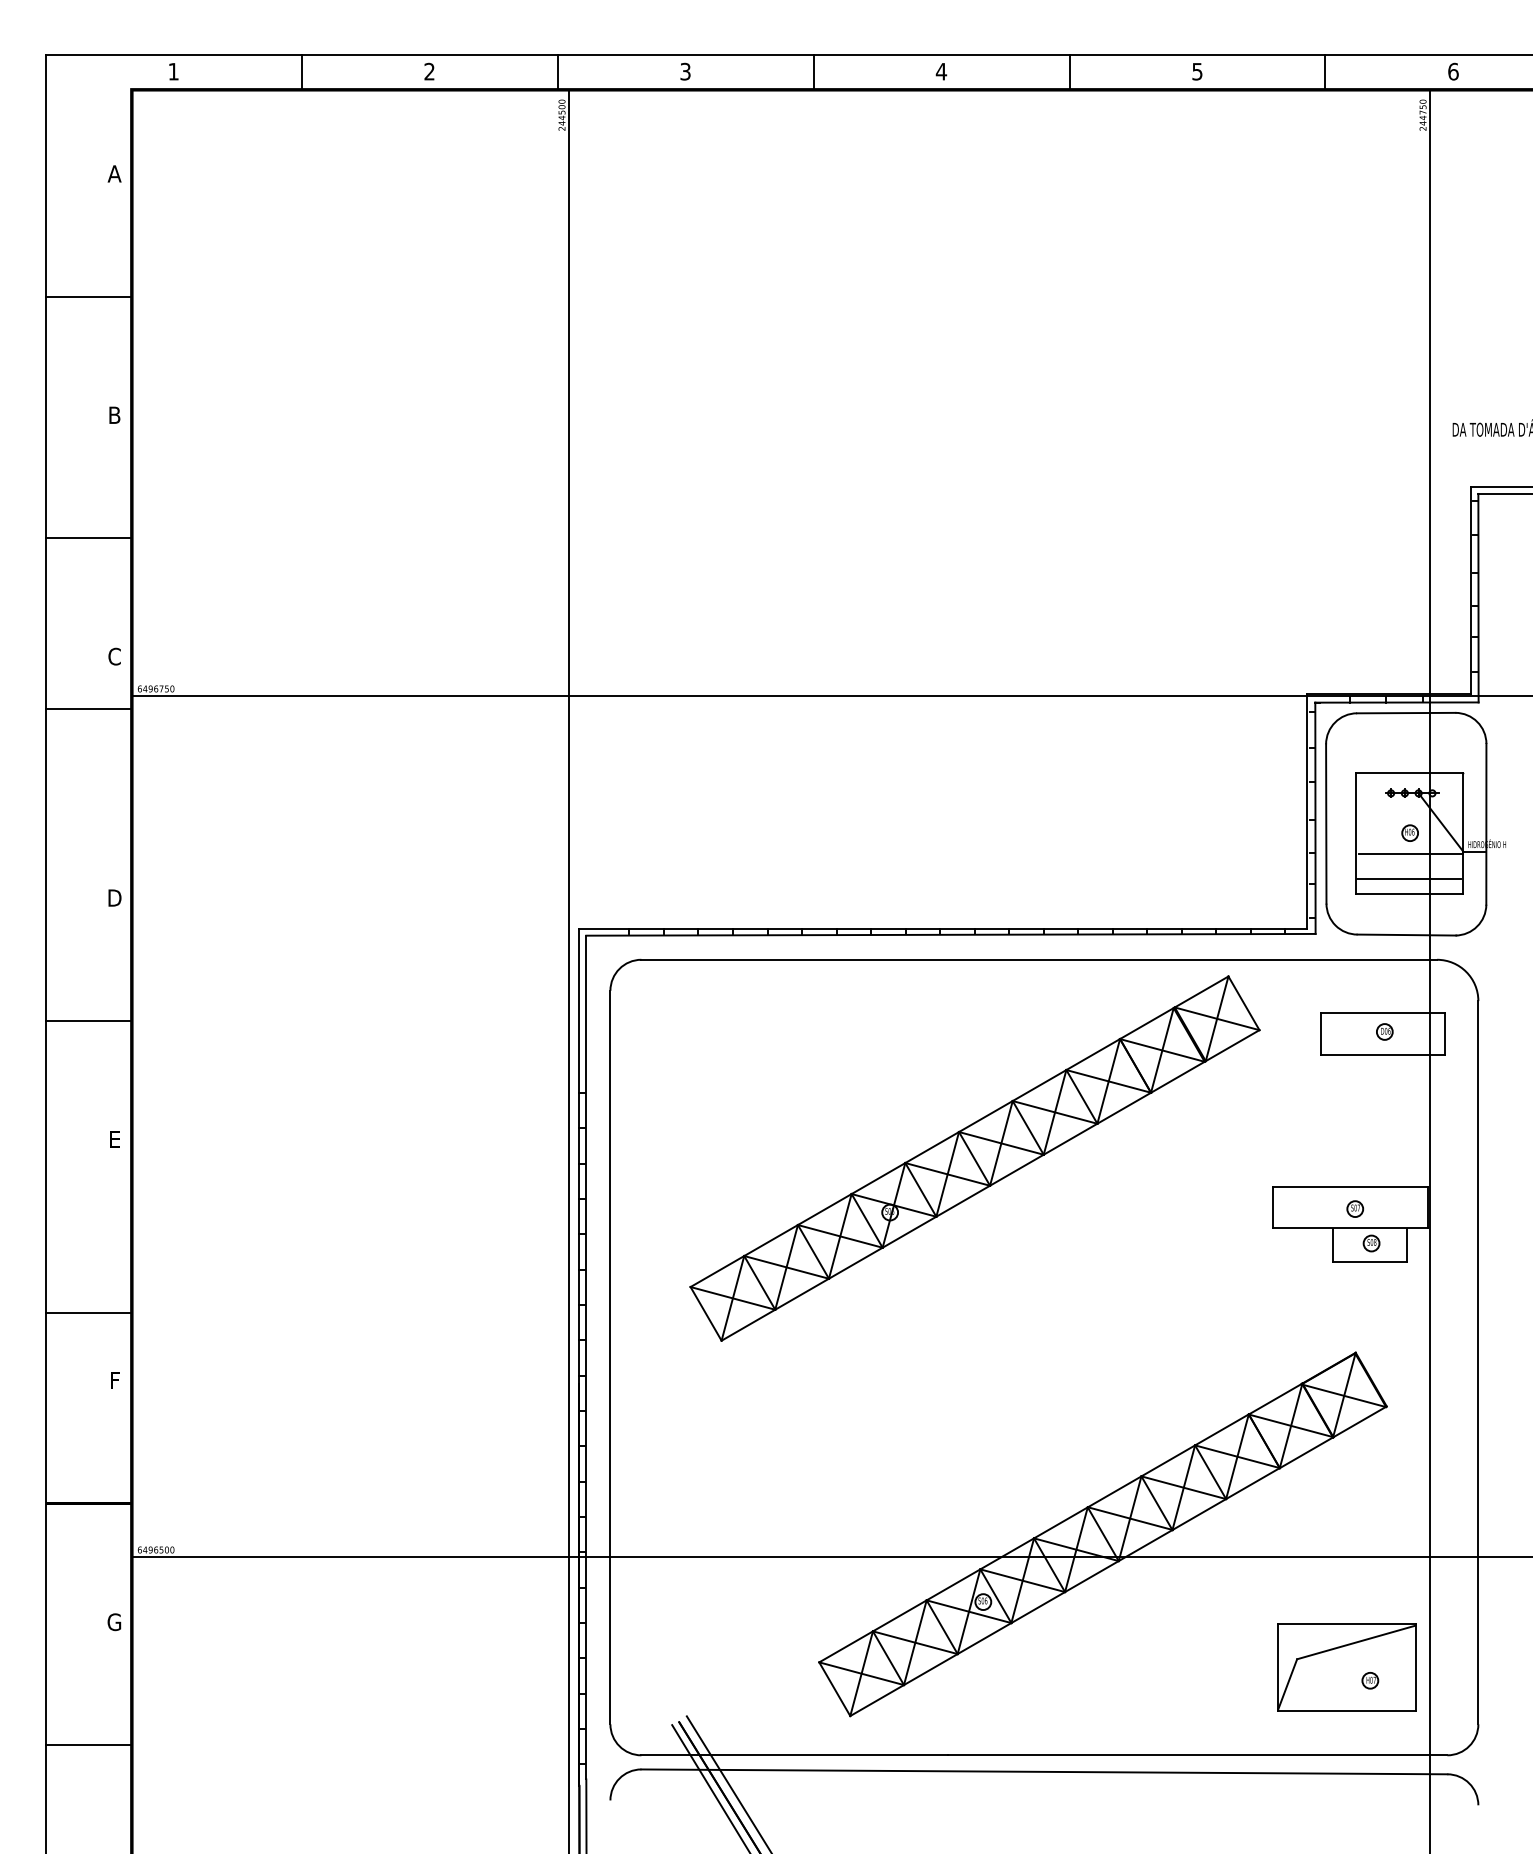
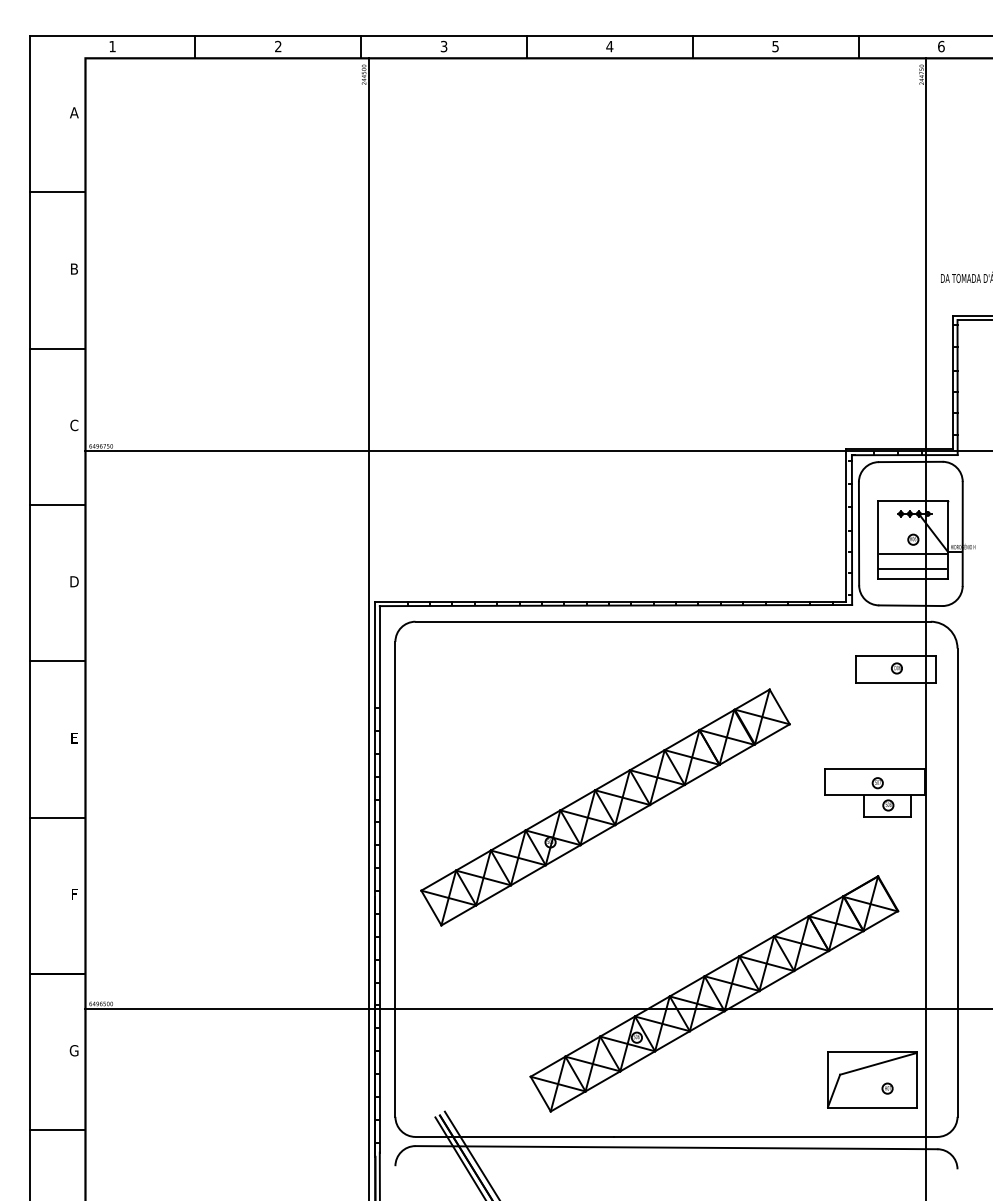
line: (88, 709) -> (57, 505), moved
part: (974, 1158) -> (605, 807), moved
line: (88, 1313) -> (57, 817), moved

